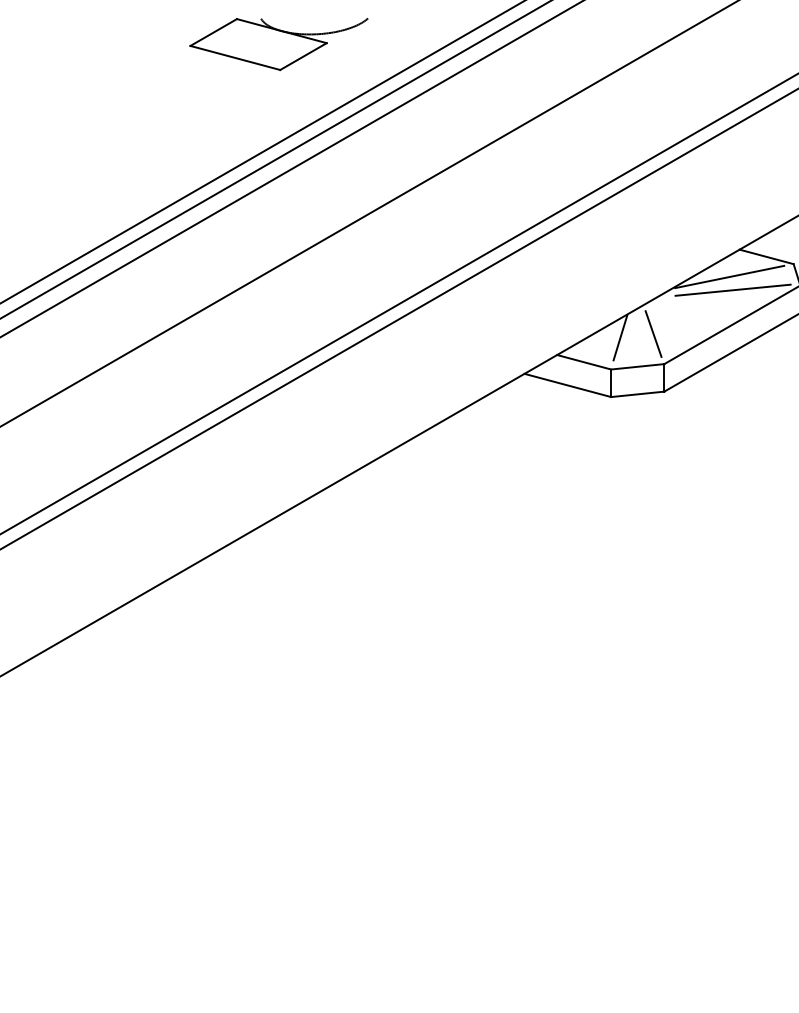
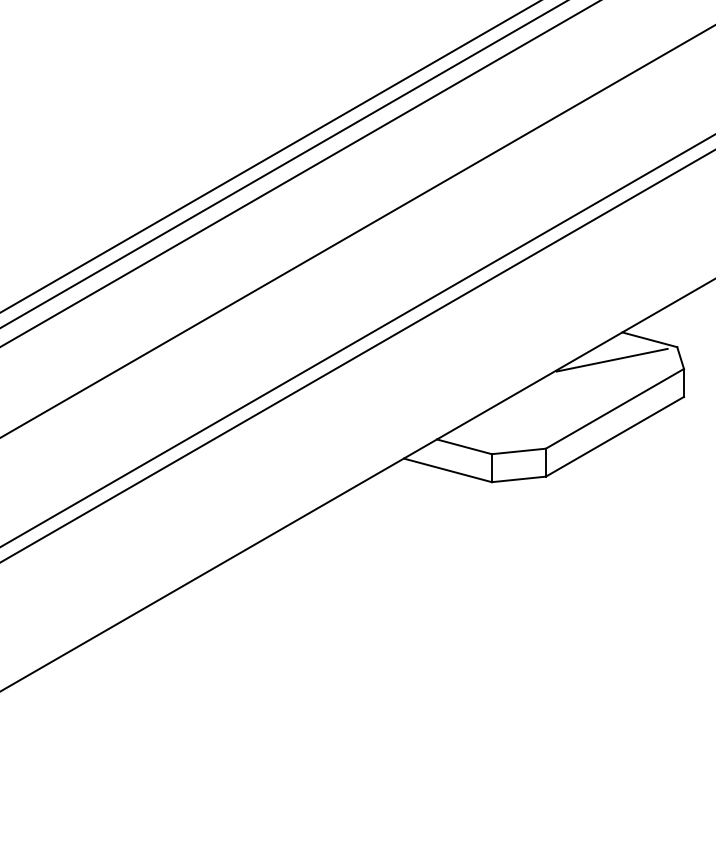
part: (278, 44) -> (153, 124), removed
line: (732, 289) -> (615, 372), removed
line: (653, 333) -> (534, 417), removed
line: (620, 337) -> (501, 421), removed

